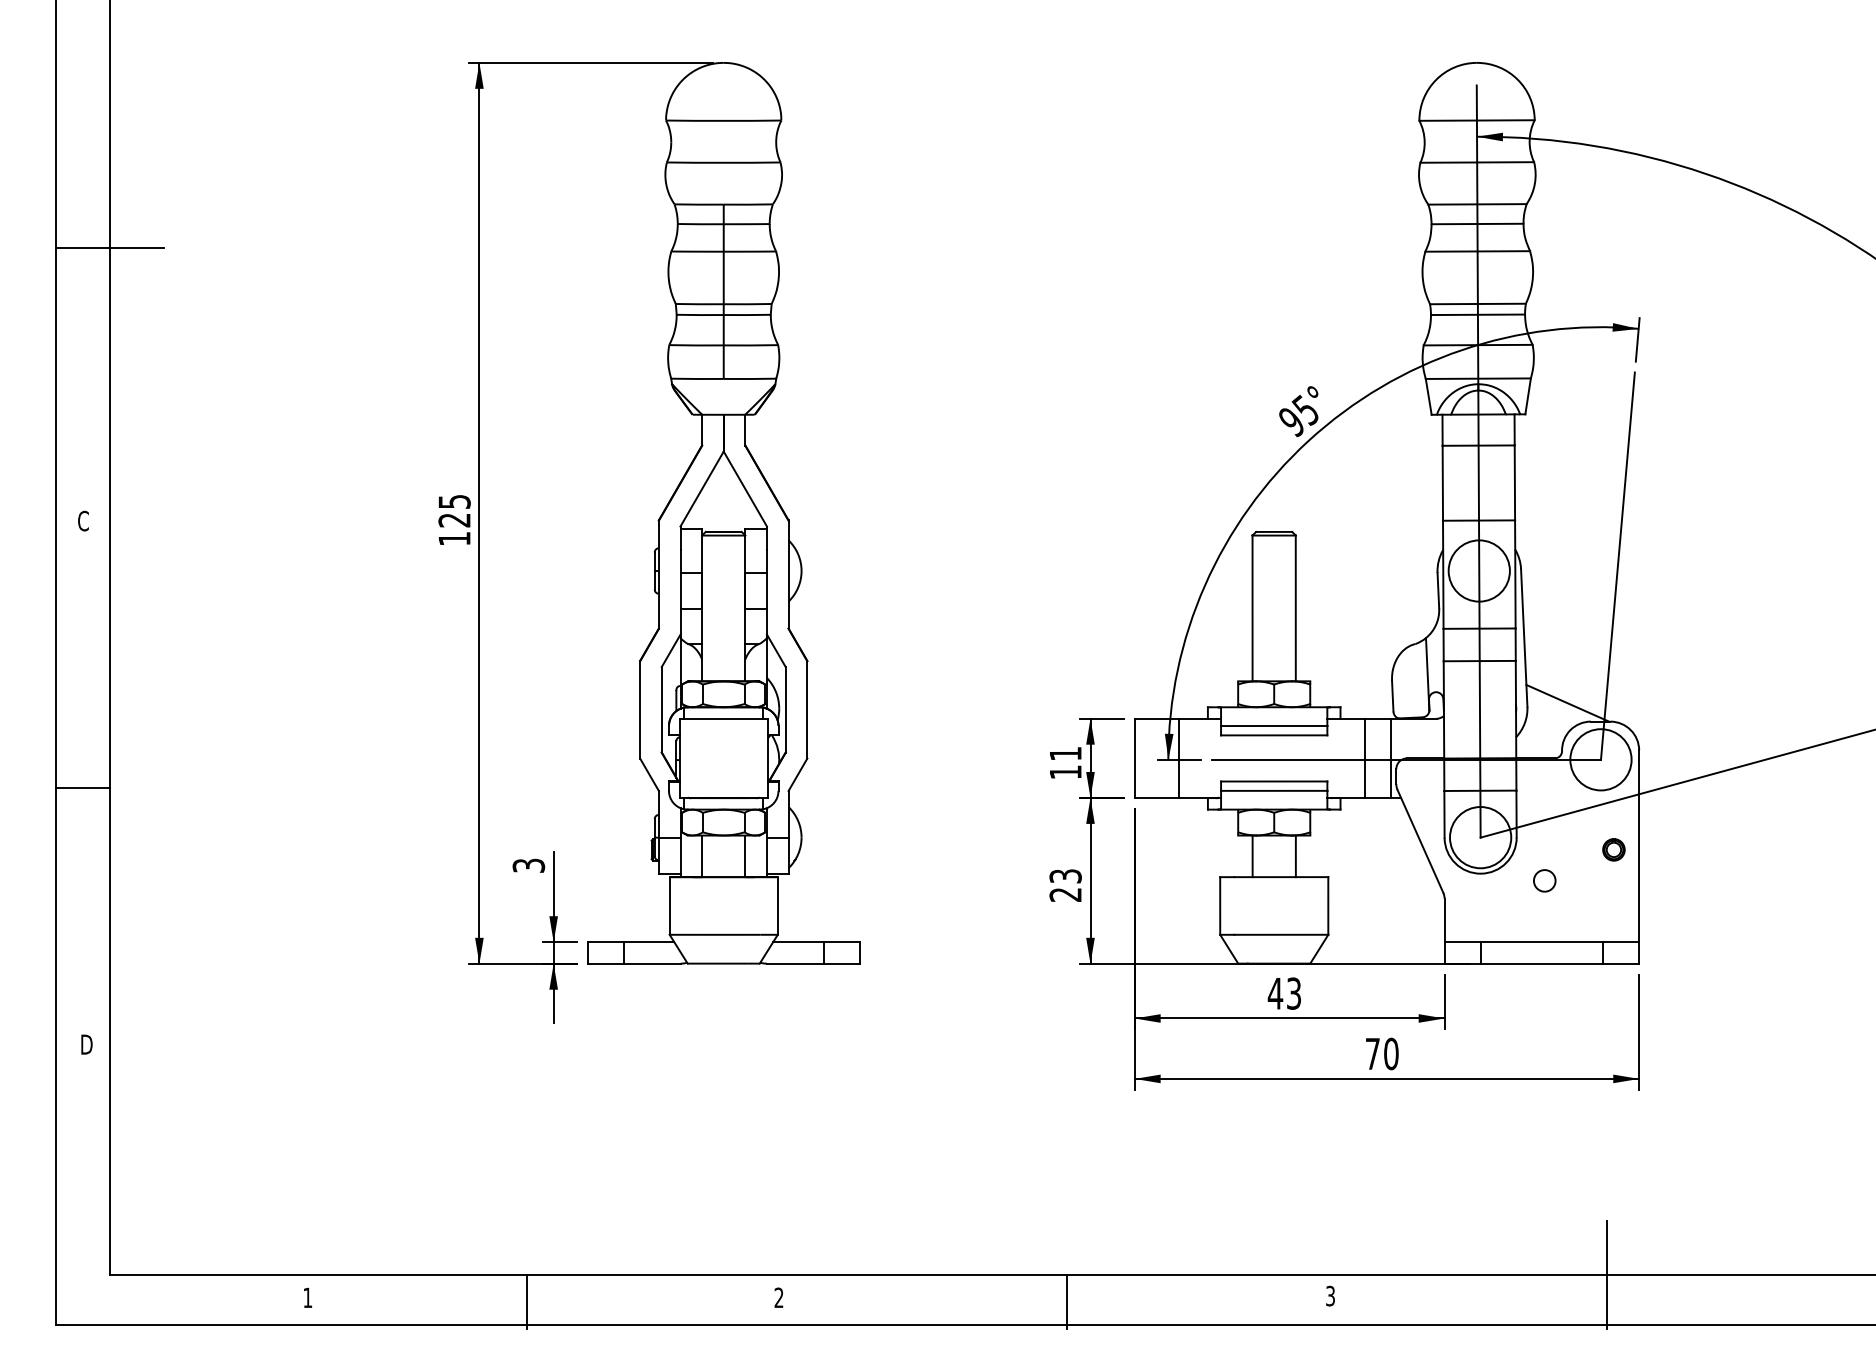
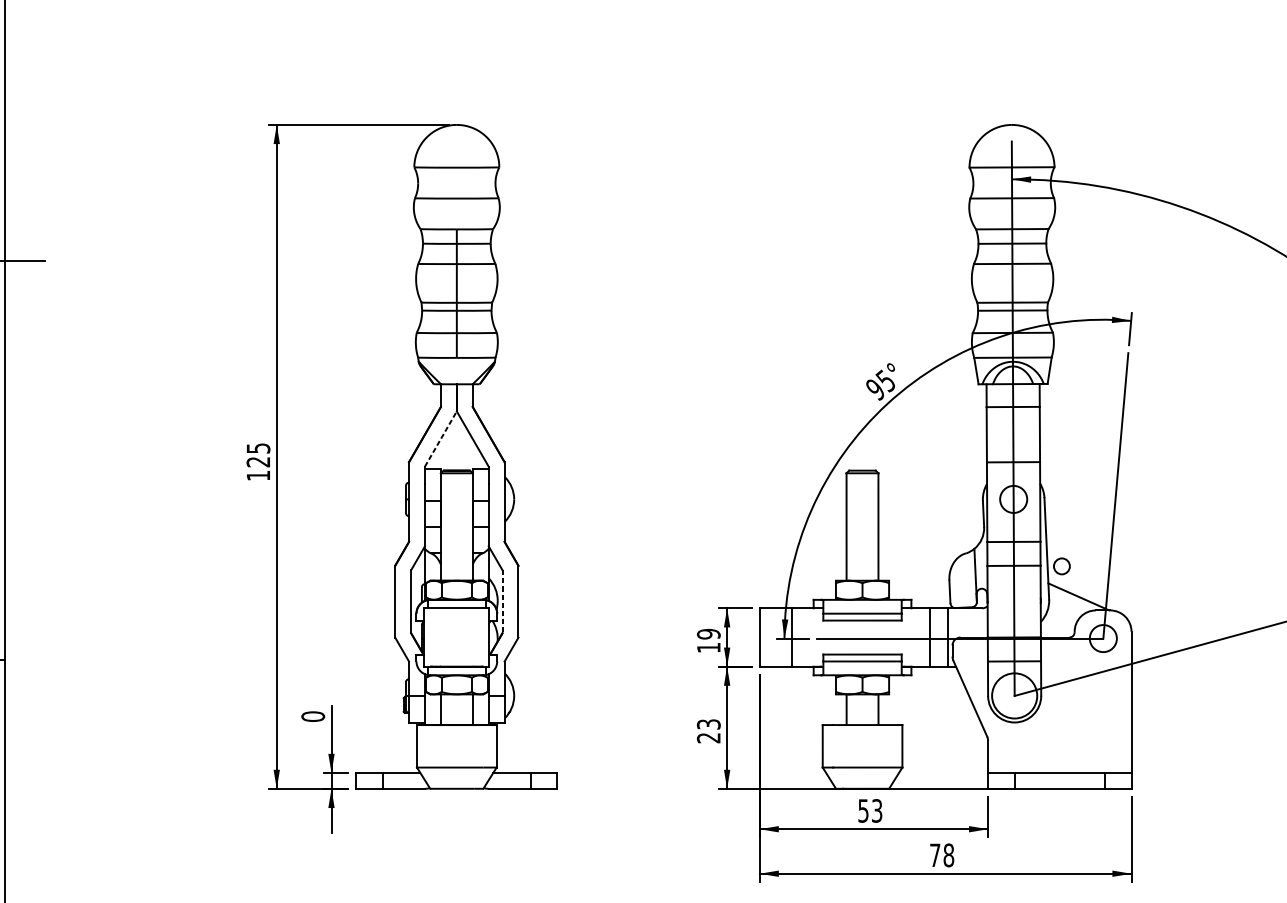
line: (702, 488) -> (441, 438), solid -> dashed
circle: (1478, 570) -> (1013, 499), size x0.6
line: (785, 709) -> (502, 601), solid -> dashed
text: (1065, 753) -> (708, 633), 11 -> 19
circle: (1600, 759) -> (1103, 638), size x0.6
part: (1613, 849) -> (1112, 704), removed
text: (528, 865) -> (312, 716), 3 -> 0
circle: (1544, 880) -> (1061, 566), moved
text: (1275, 993) -> (863, 810), 43 -> 53
text: (1391, 1053) -> (948, 855), 70 -> 78

